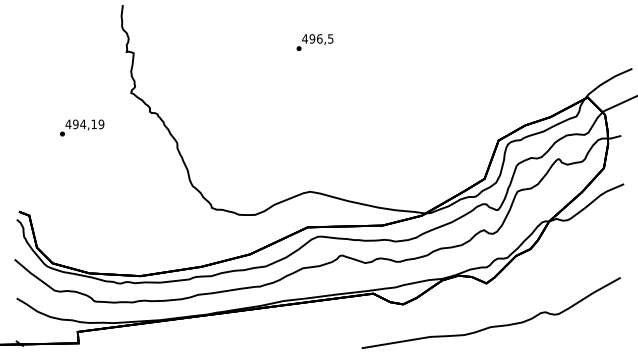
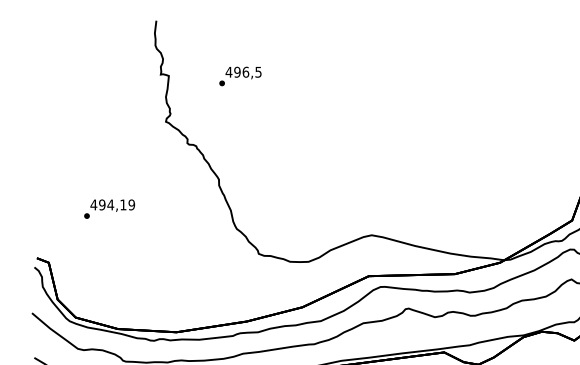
text: (314, 42) -> (239, 76), moved
text: (82, 127) -> (109, 208), moved

